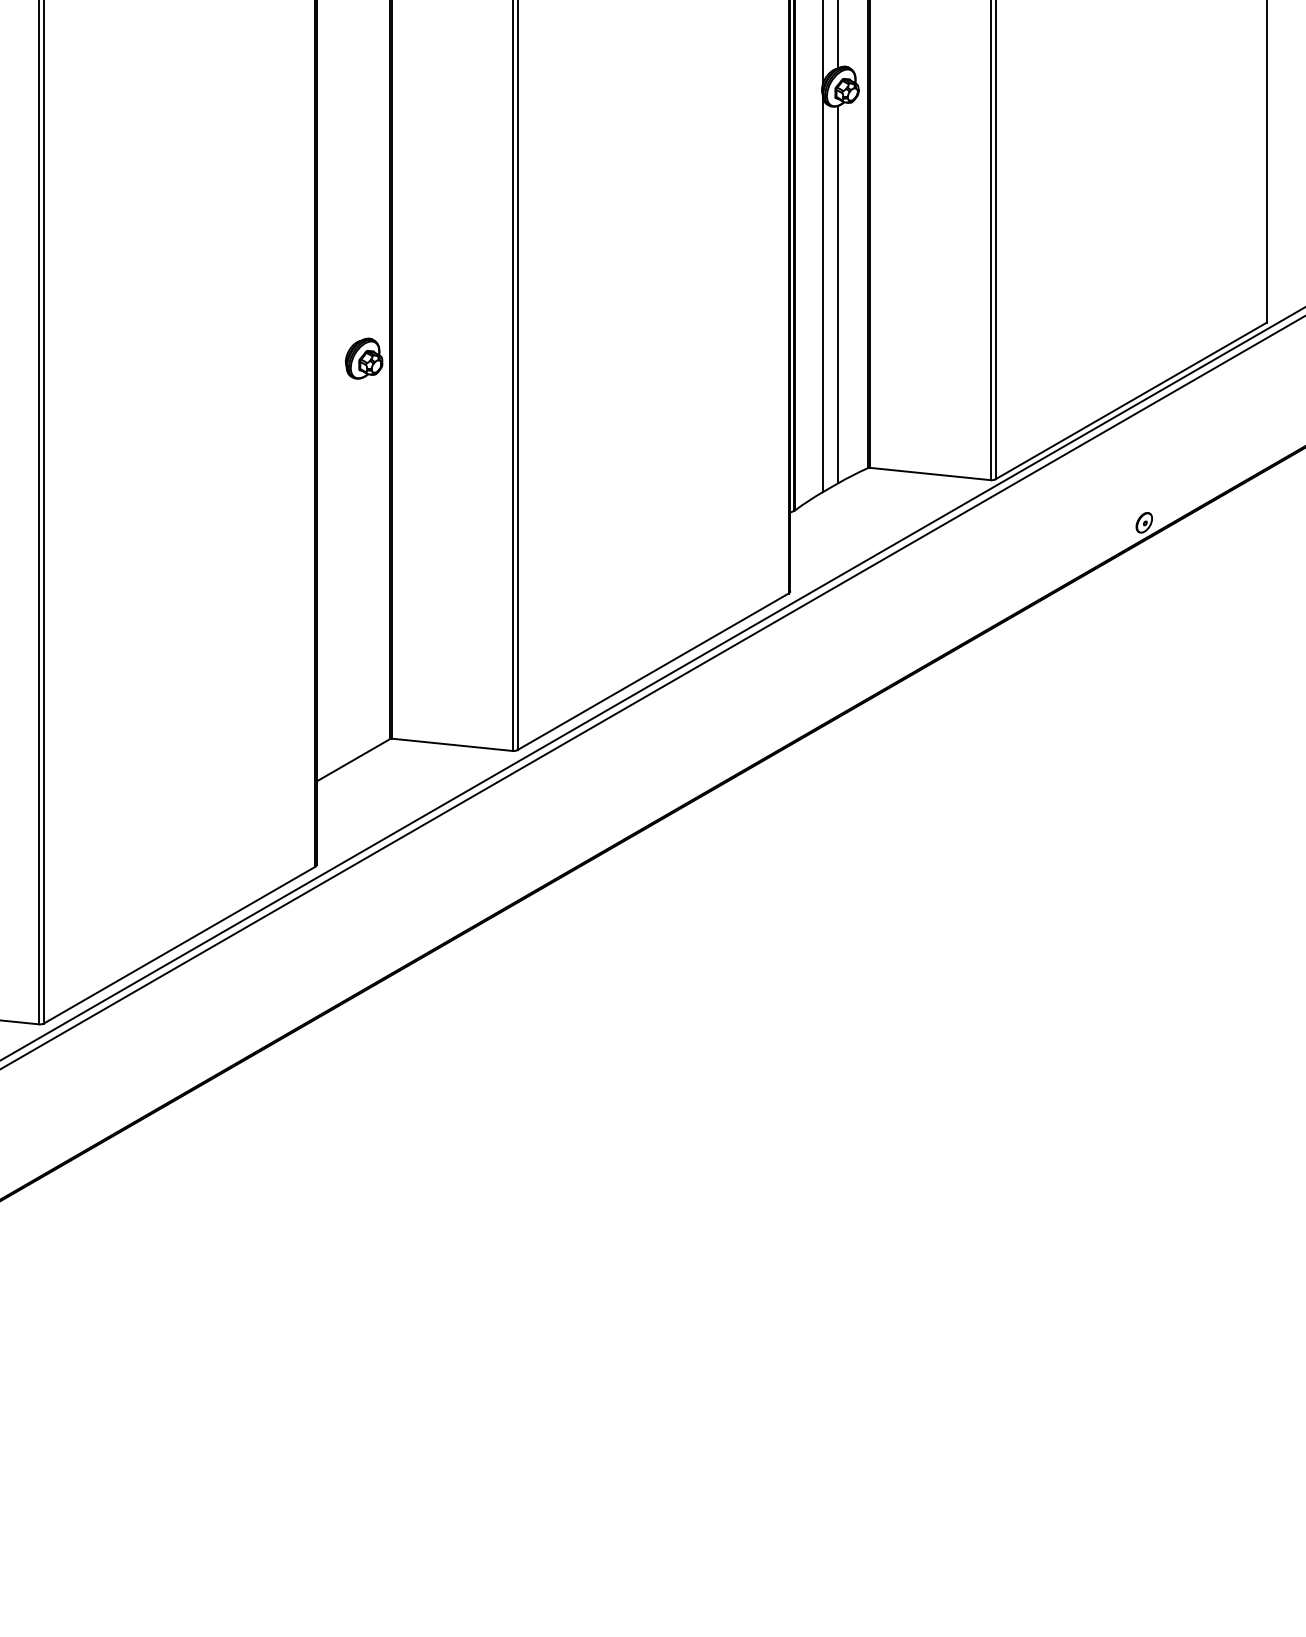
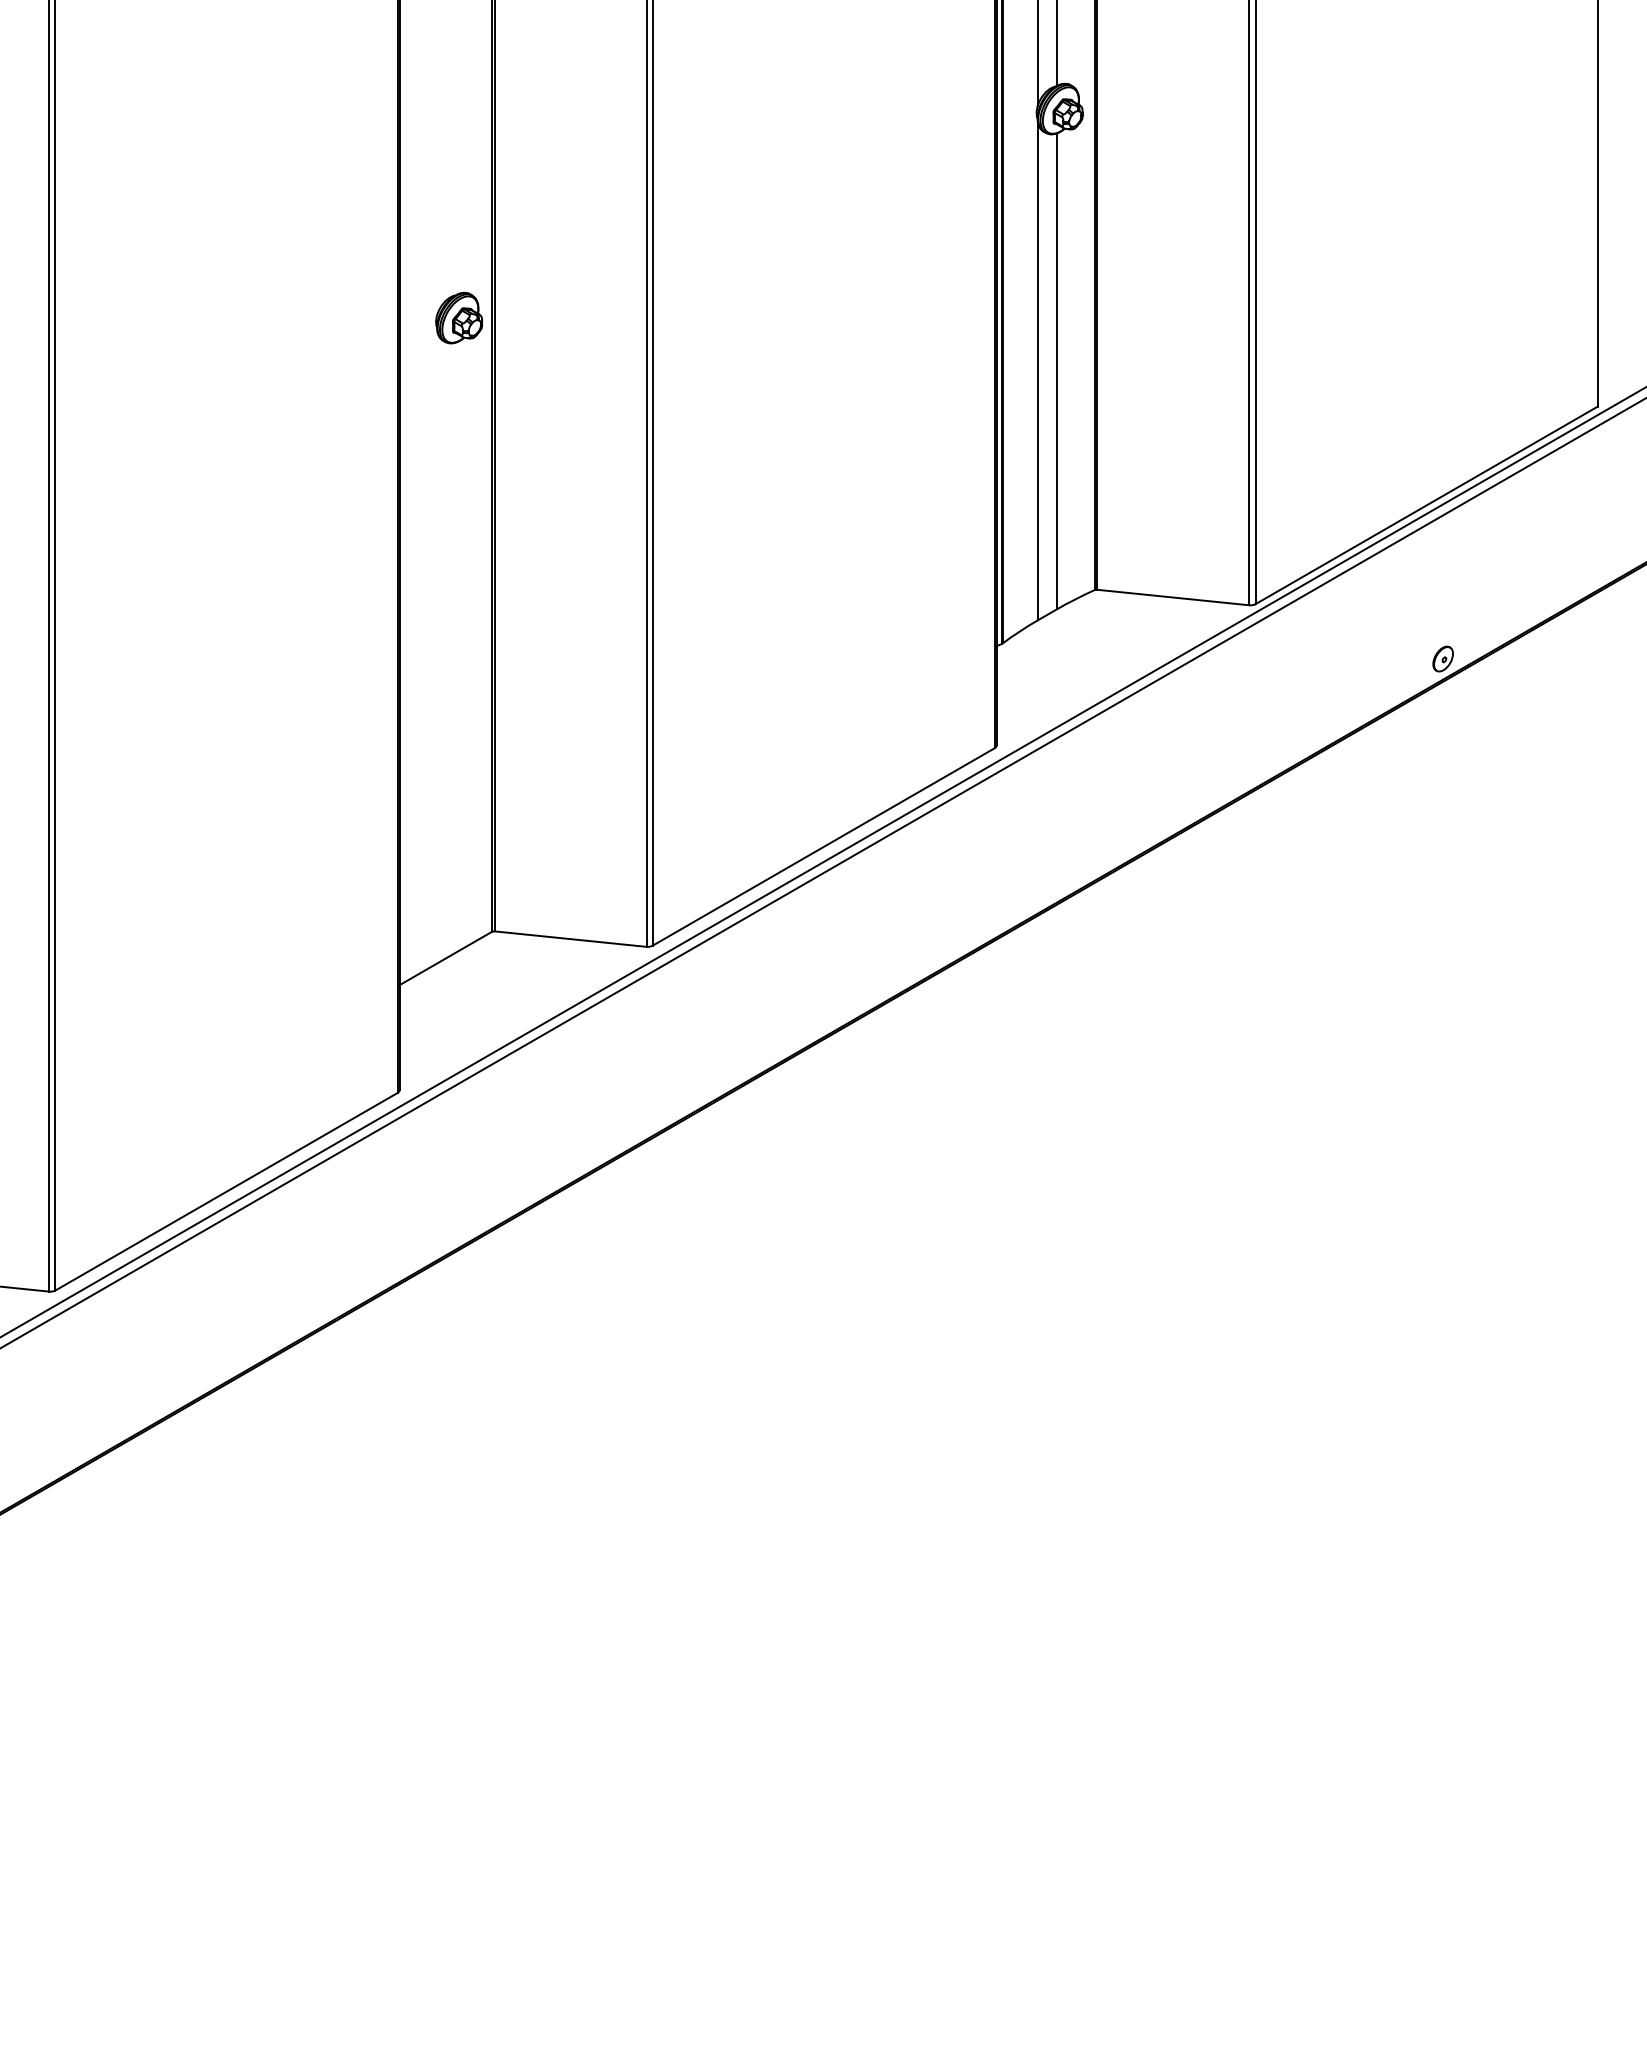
part: (364, 358) -> (459, 317), moved

